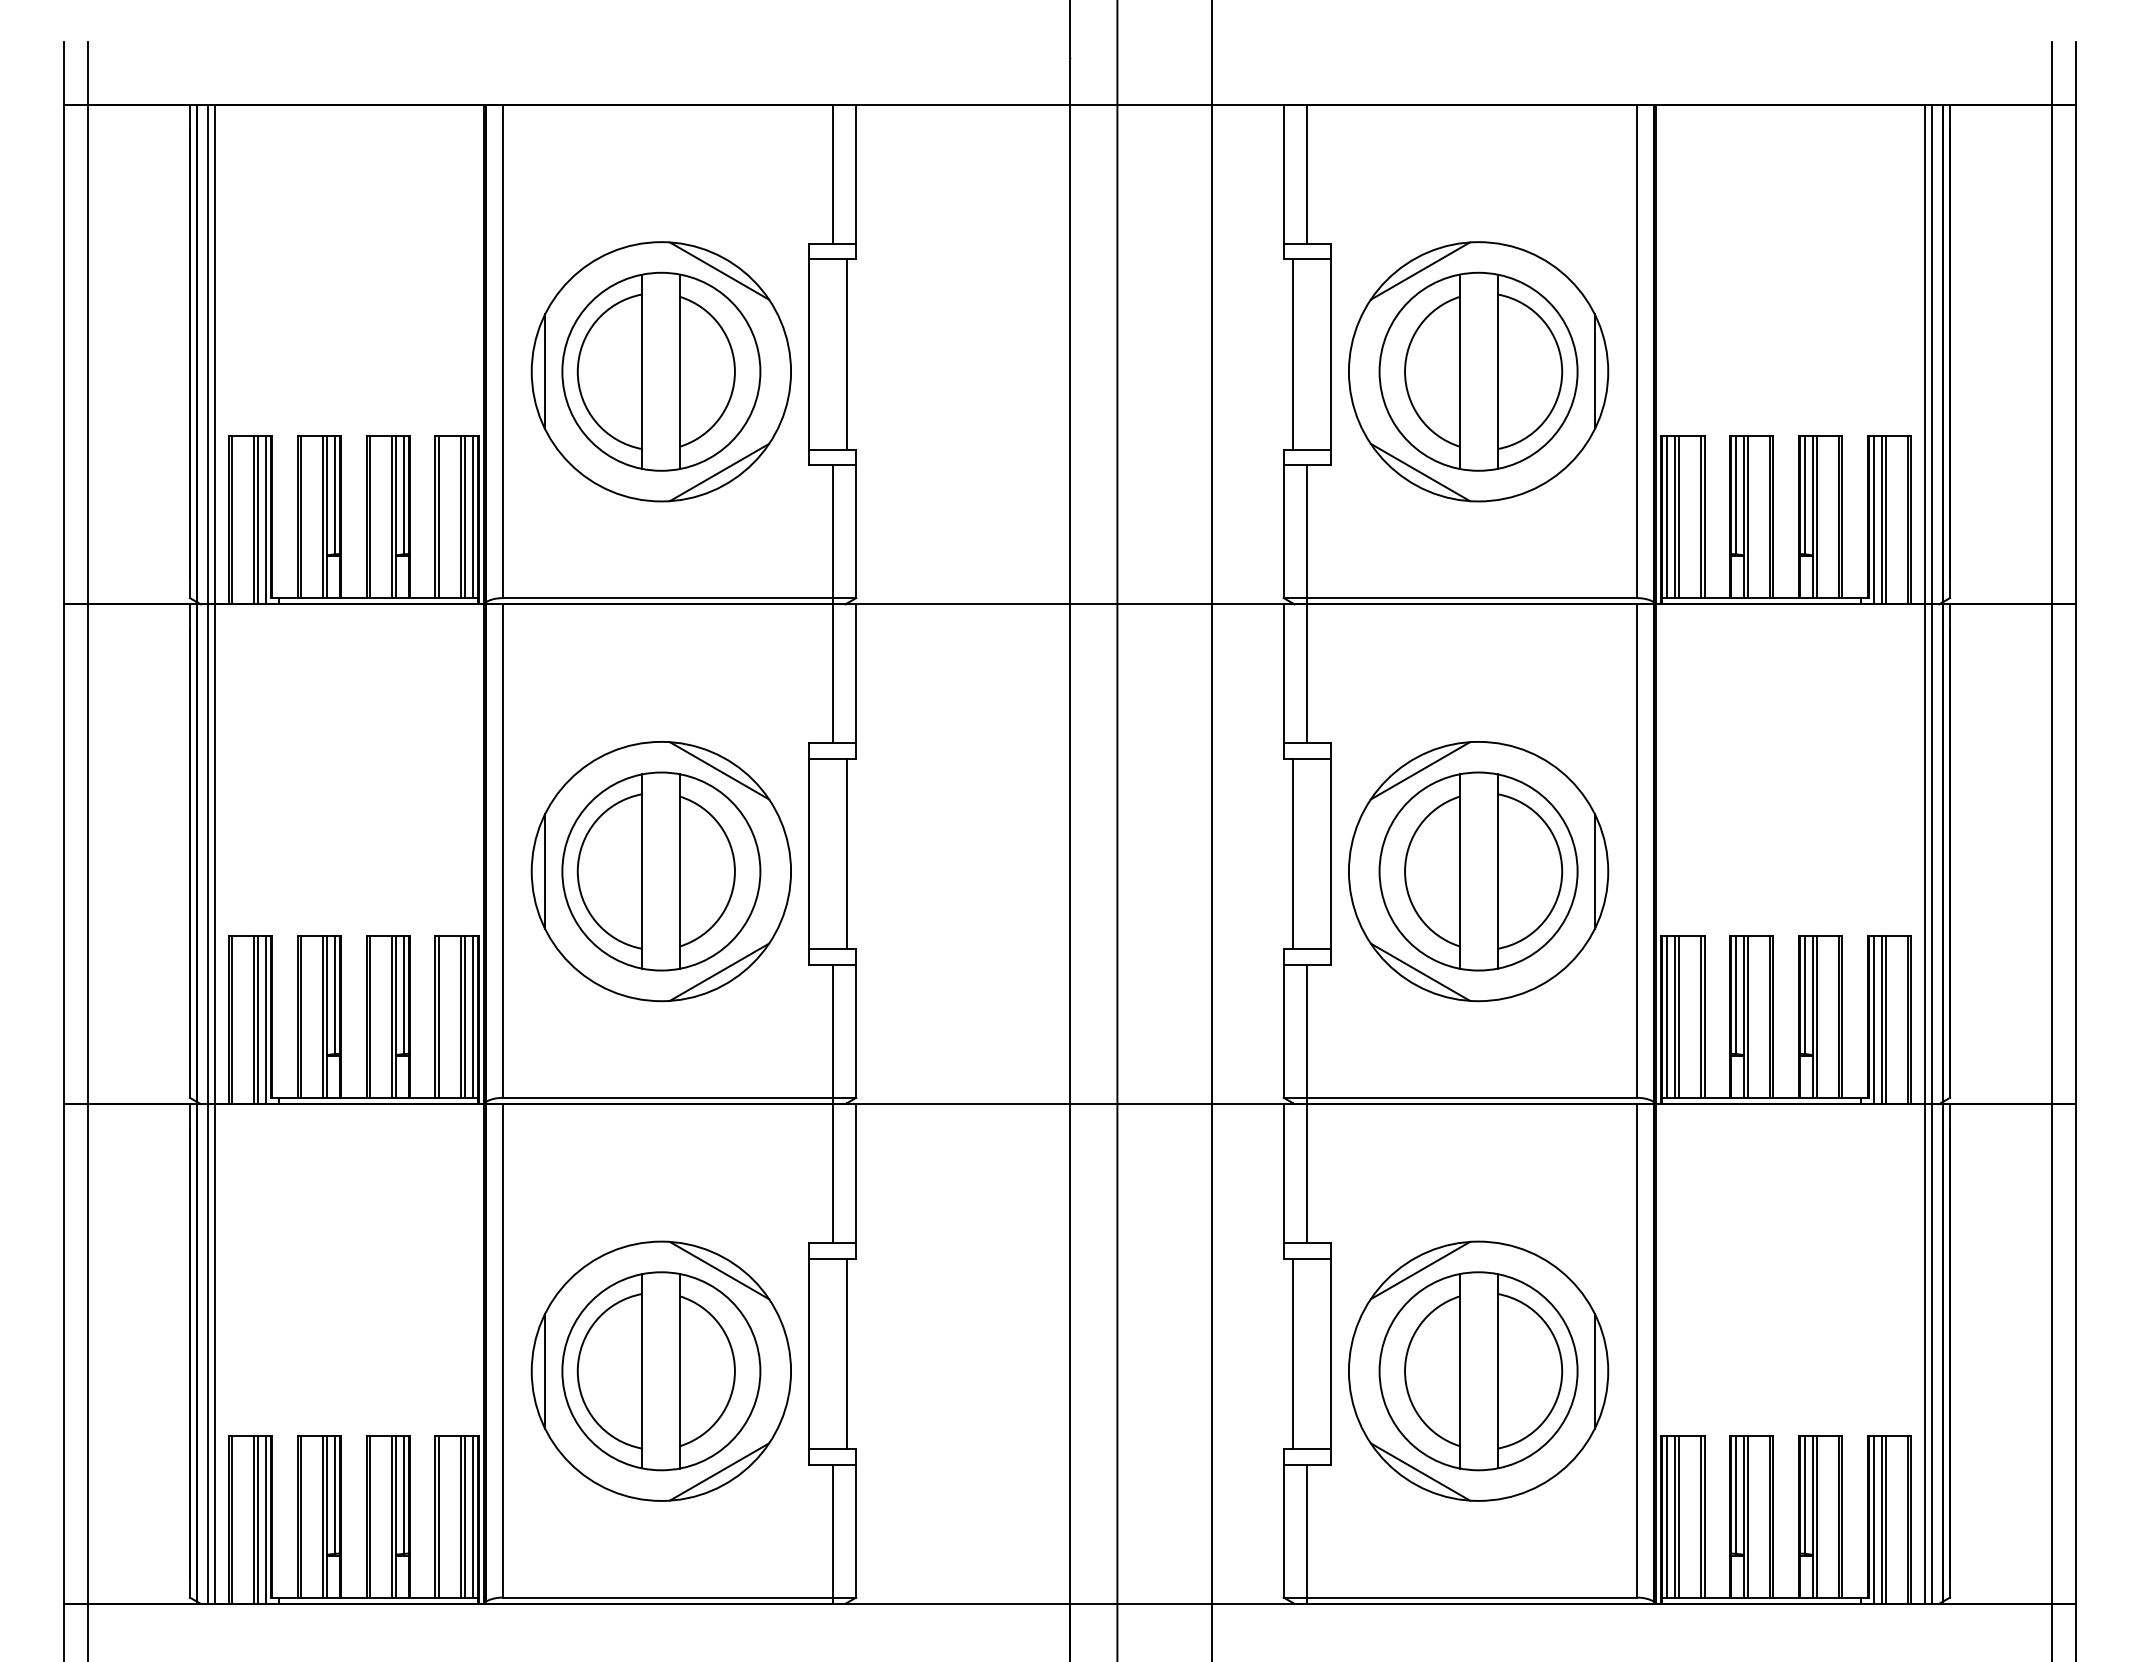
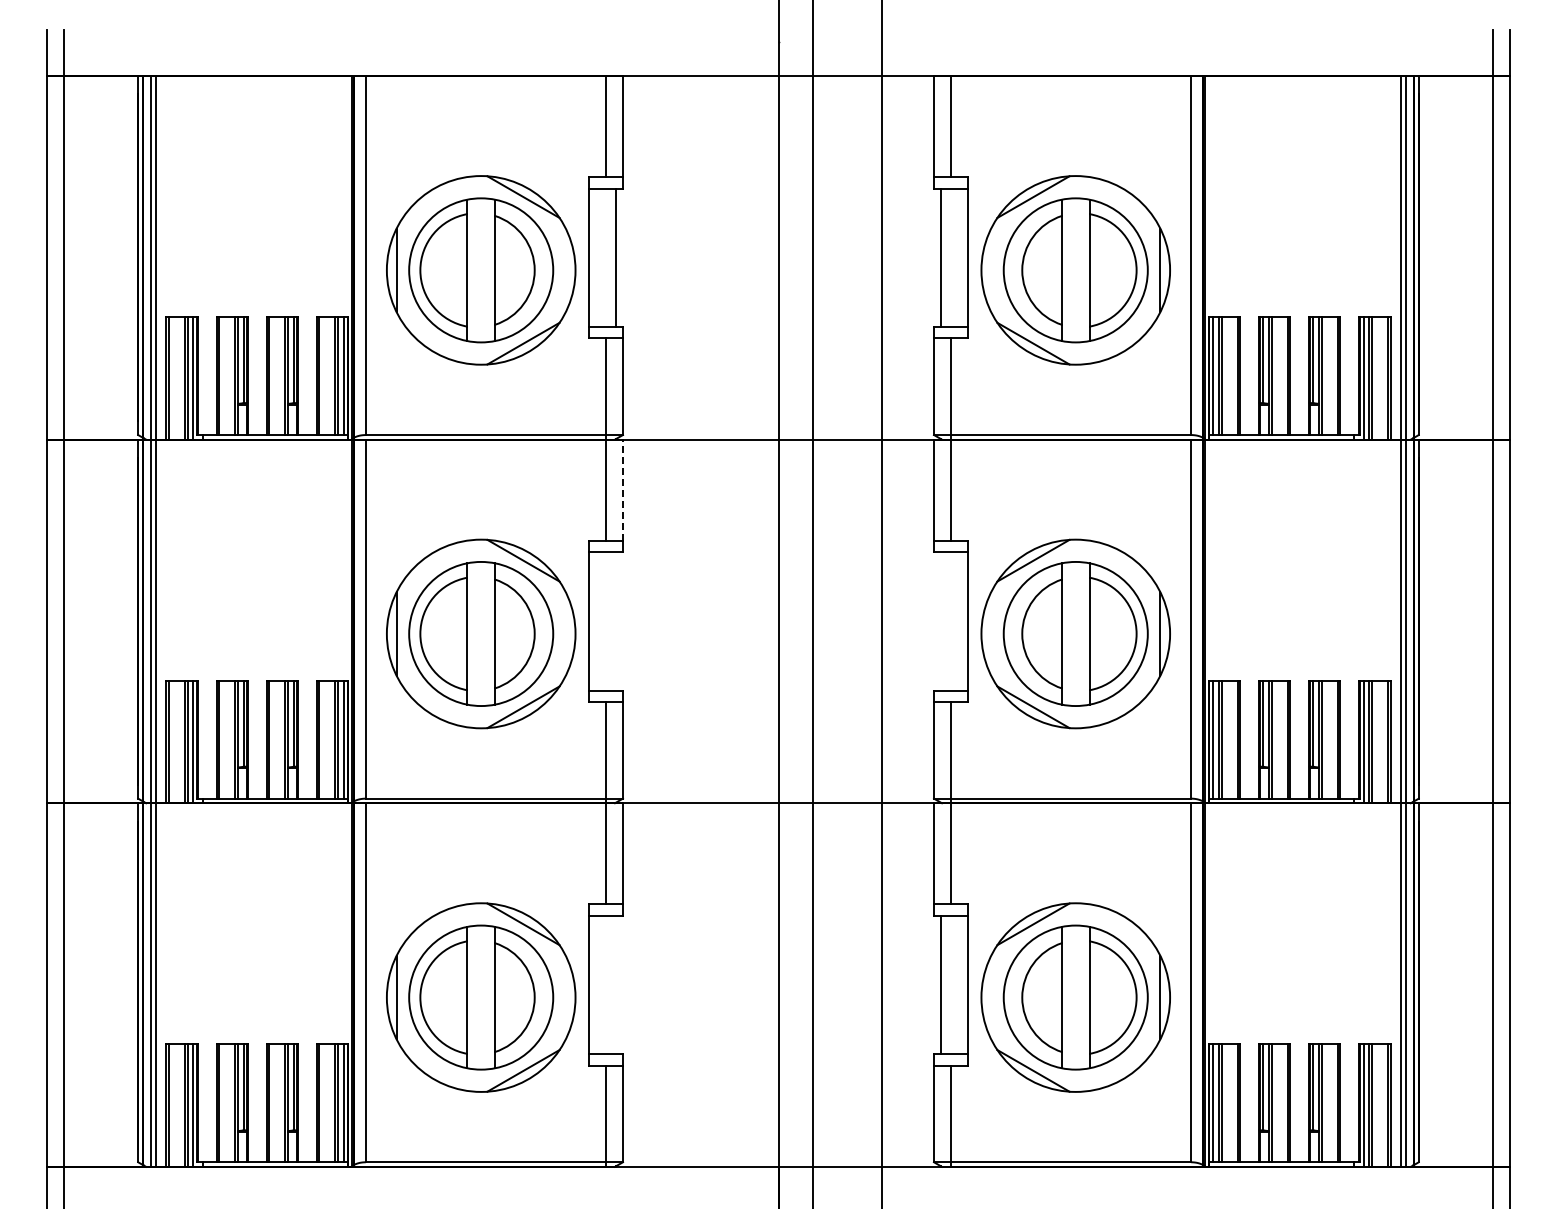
line: (855, 674) -> (622, 490), solid -> dashed
line: (845, 854) -> (615, 621), removed
line: (1294, 854) -> (941, 621), removed
line: (845, 1353) -> (615, 984), removed

